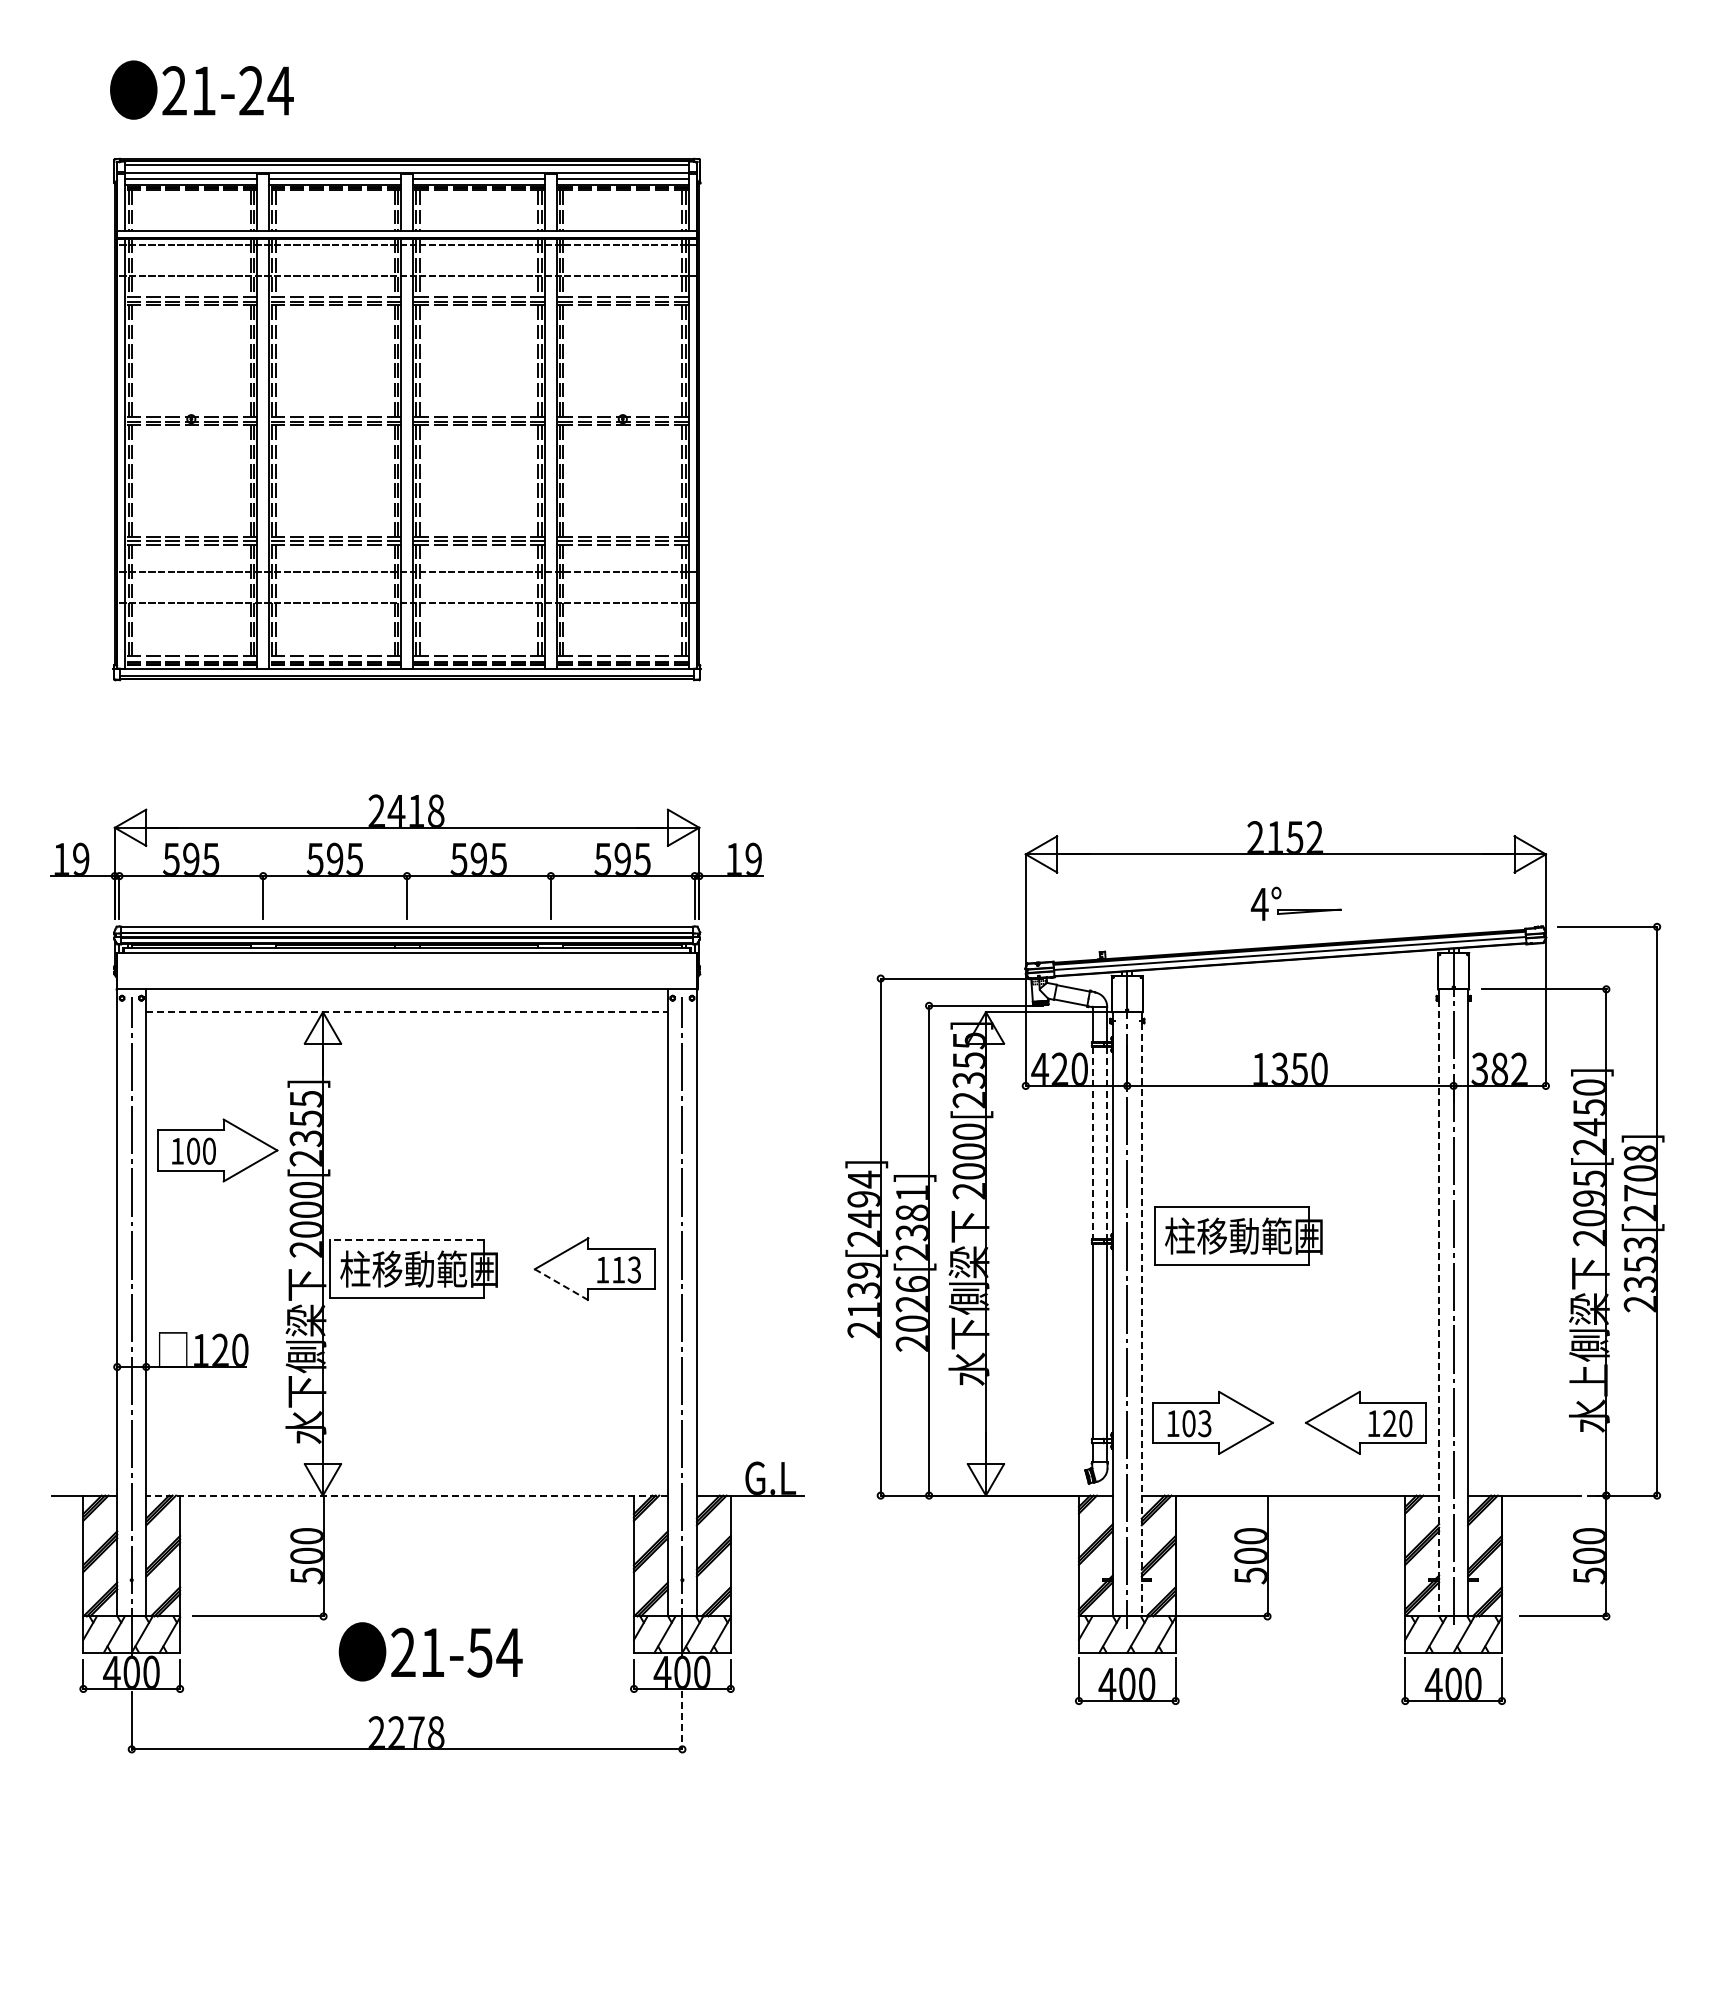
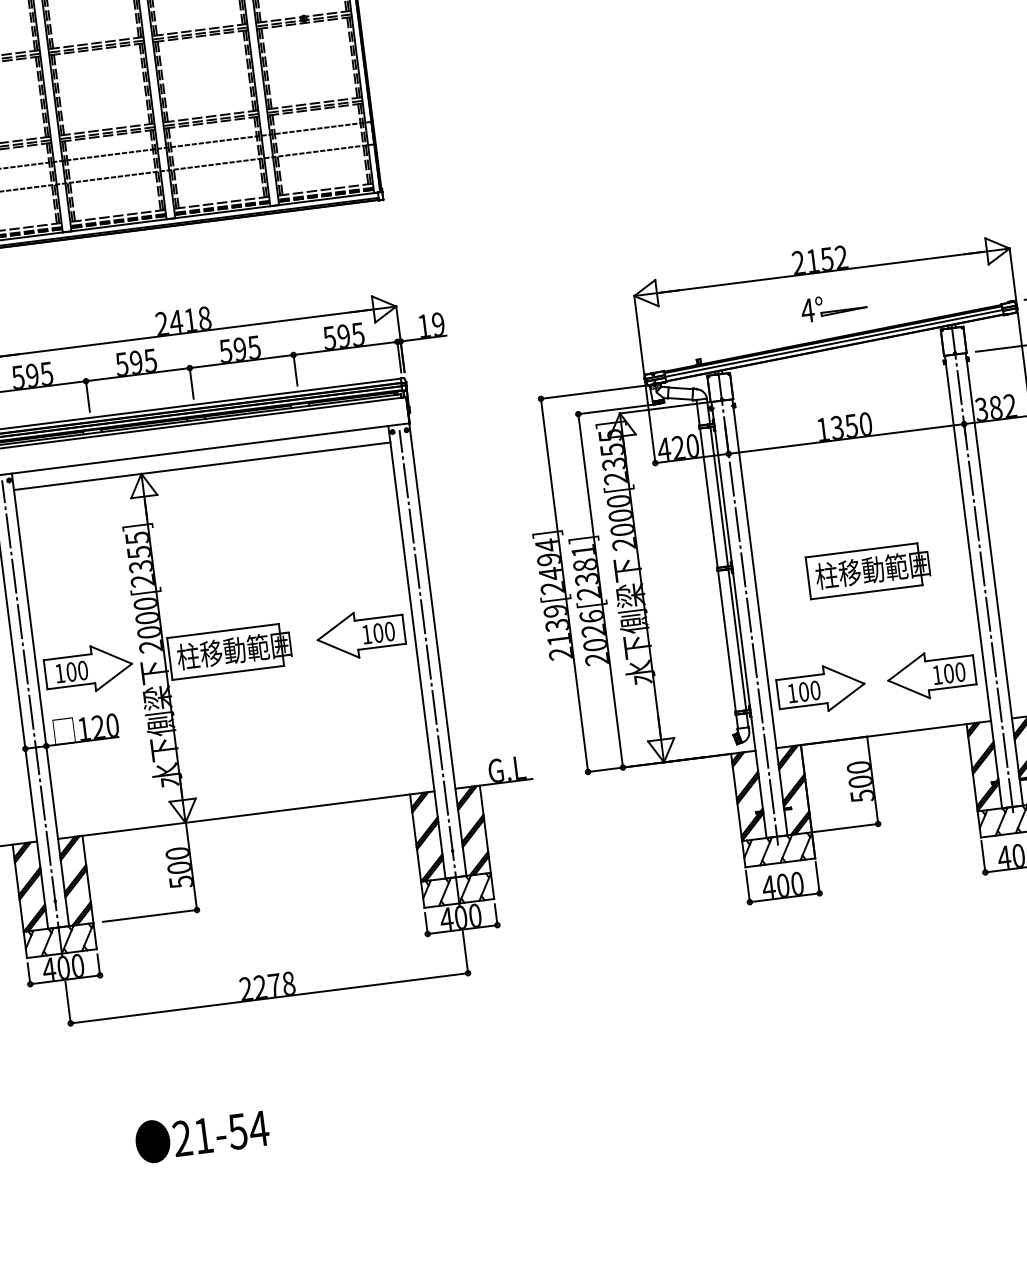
line: (407, 1012) -> (202, 466), dashed -> solid
line: (1092, 1143) -> (708, 498), dashed -> solid
line: (1107, 1143) -> (719, 497), dashed -> solid
part: (217, 1150) -> (88, 669), moved
part: (1238, 1235) -> (868, 569), moved
line: (406, 1240) -> (222, 631), dashed -> solid
text: (626, 1269) -> (384, 631), 113 -> 100
line: (561, 1284) -> (338, 648), dashed -> solid
line: (1439, 1303) -> (973, 582), dashed -> solid
line: (1141, 1314) -> (759, 617), dashed -> solid
text: (1204, 1423) -> (815, 690), 103 -> 100
text: (1389, 1423) -> (948, 673), 120 -> 100
line: (407, 1495) -> (246, 815), dashed -> solid
text: (430, 1651) -> (201, 1135), moved
line: (682, 1721) -> (465, 953), dashed -> solid

